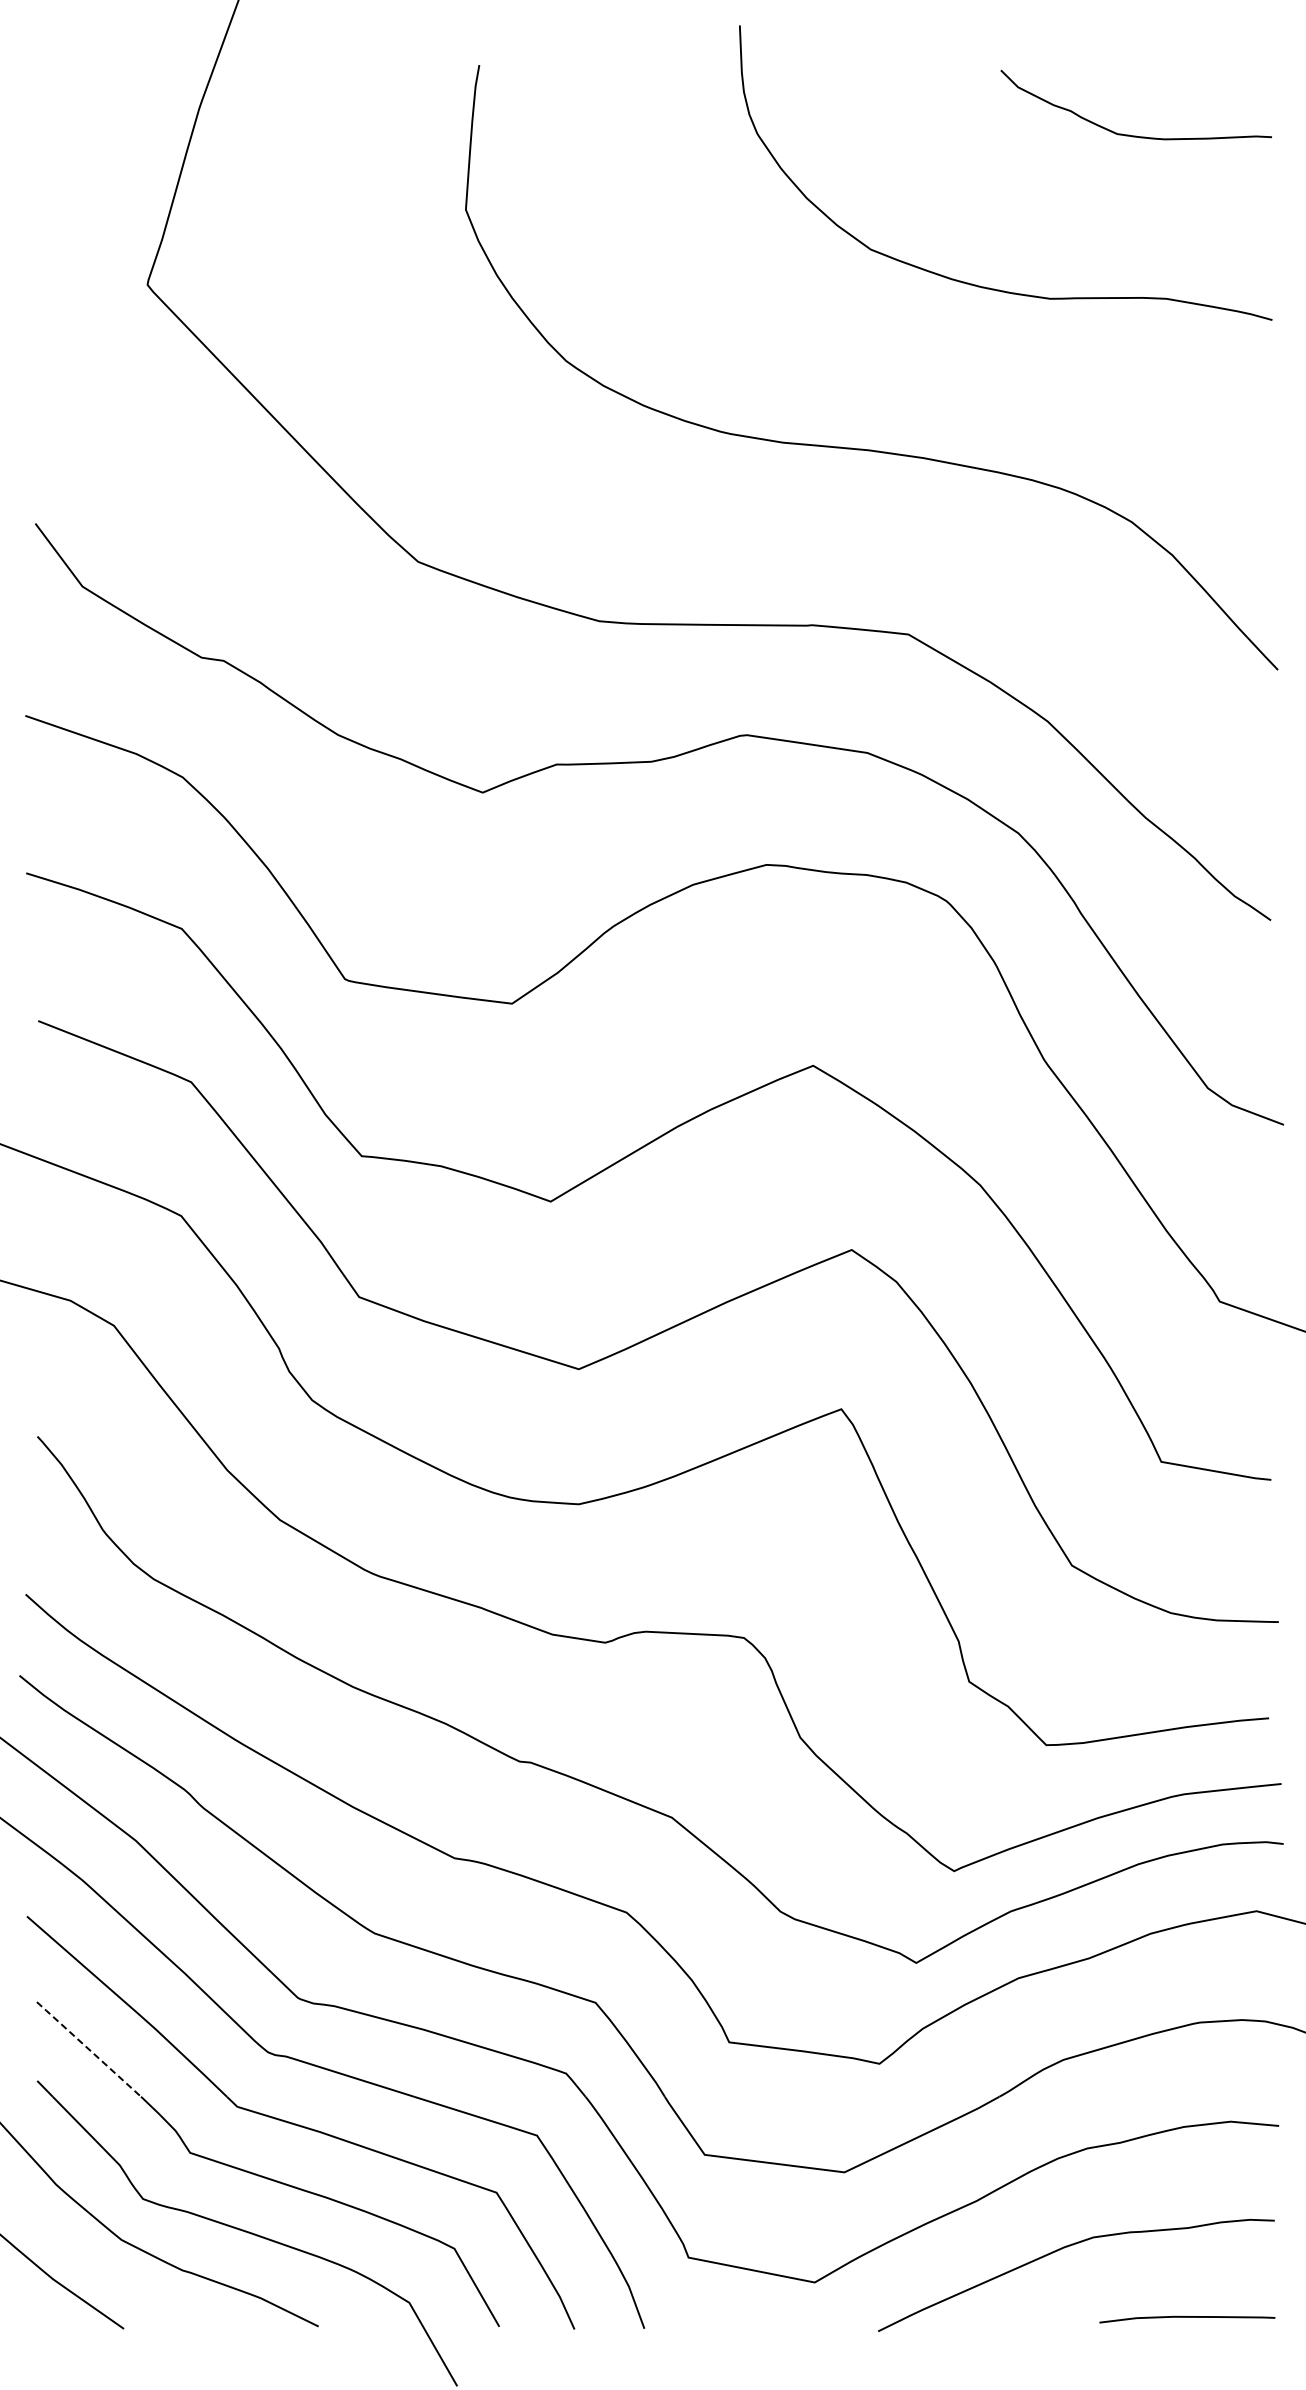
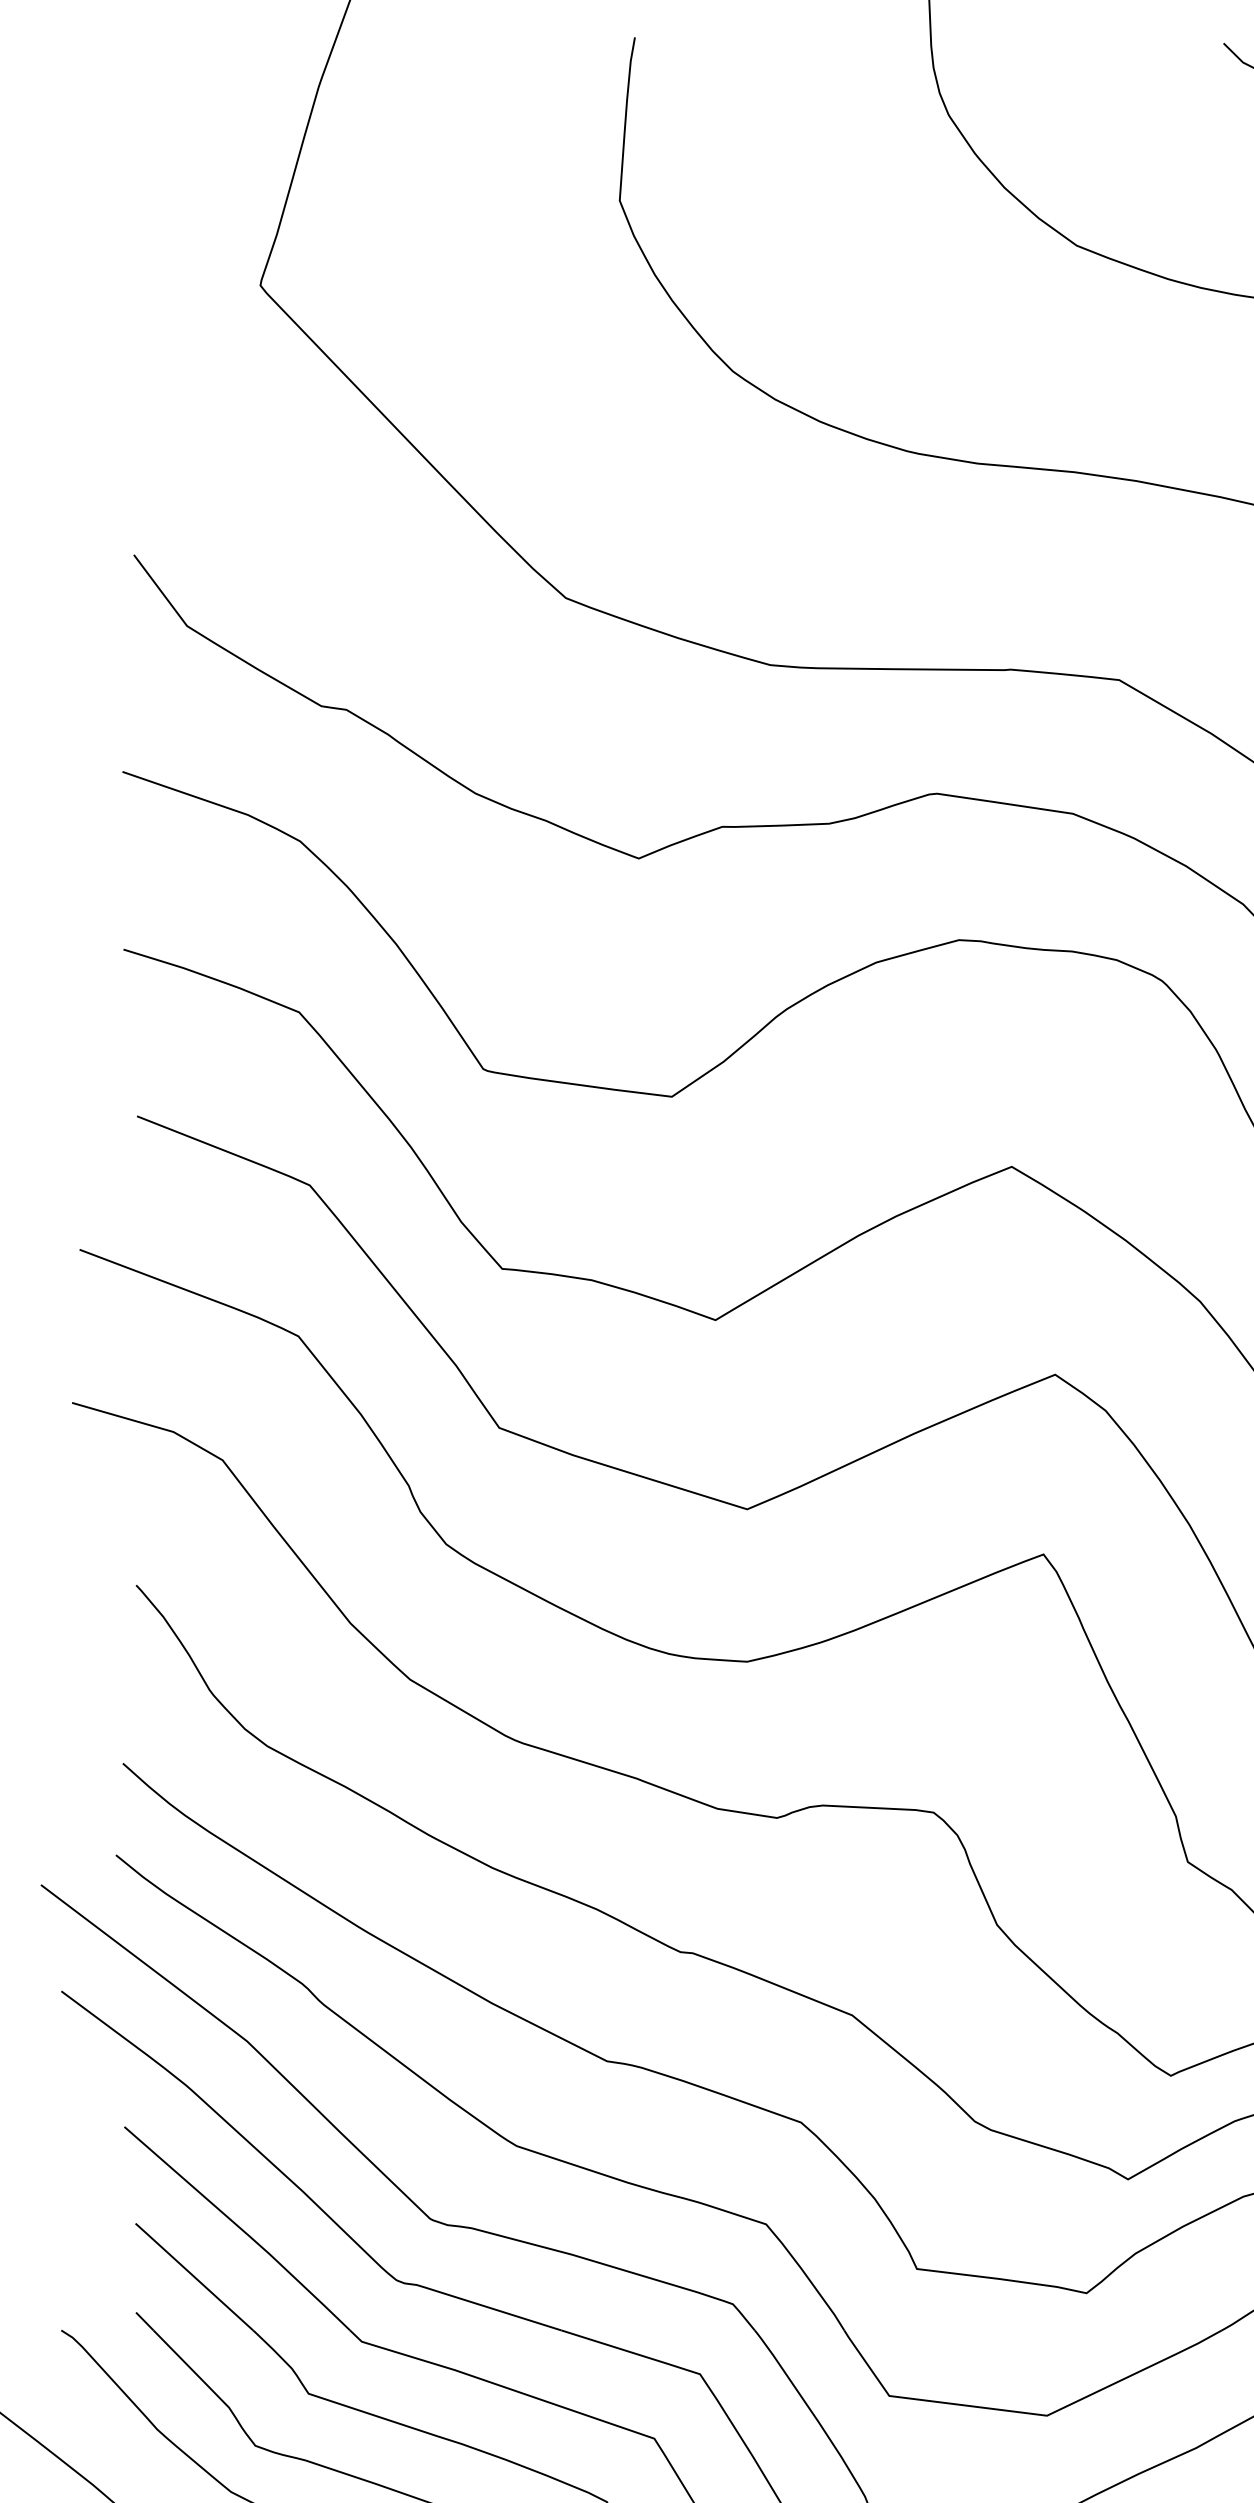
line: (88, 2049) -> (193, 2277), dashed -> solid

